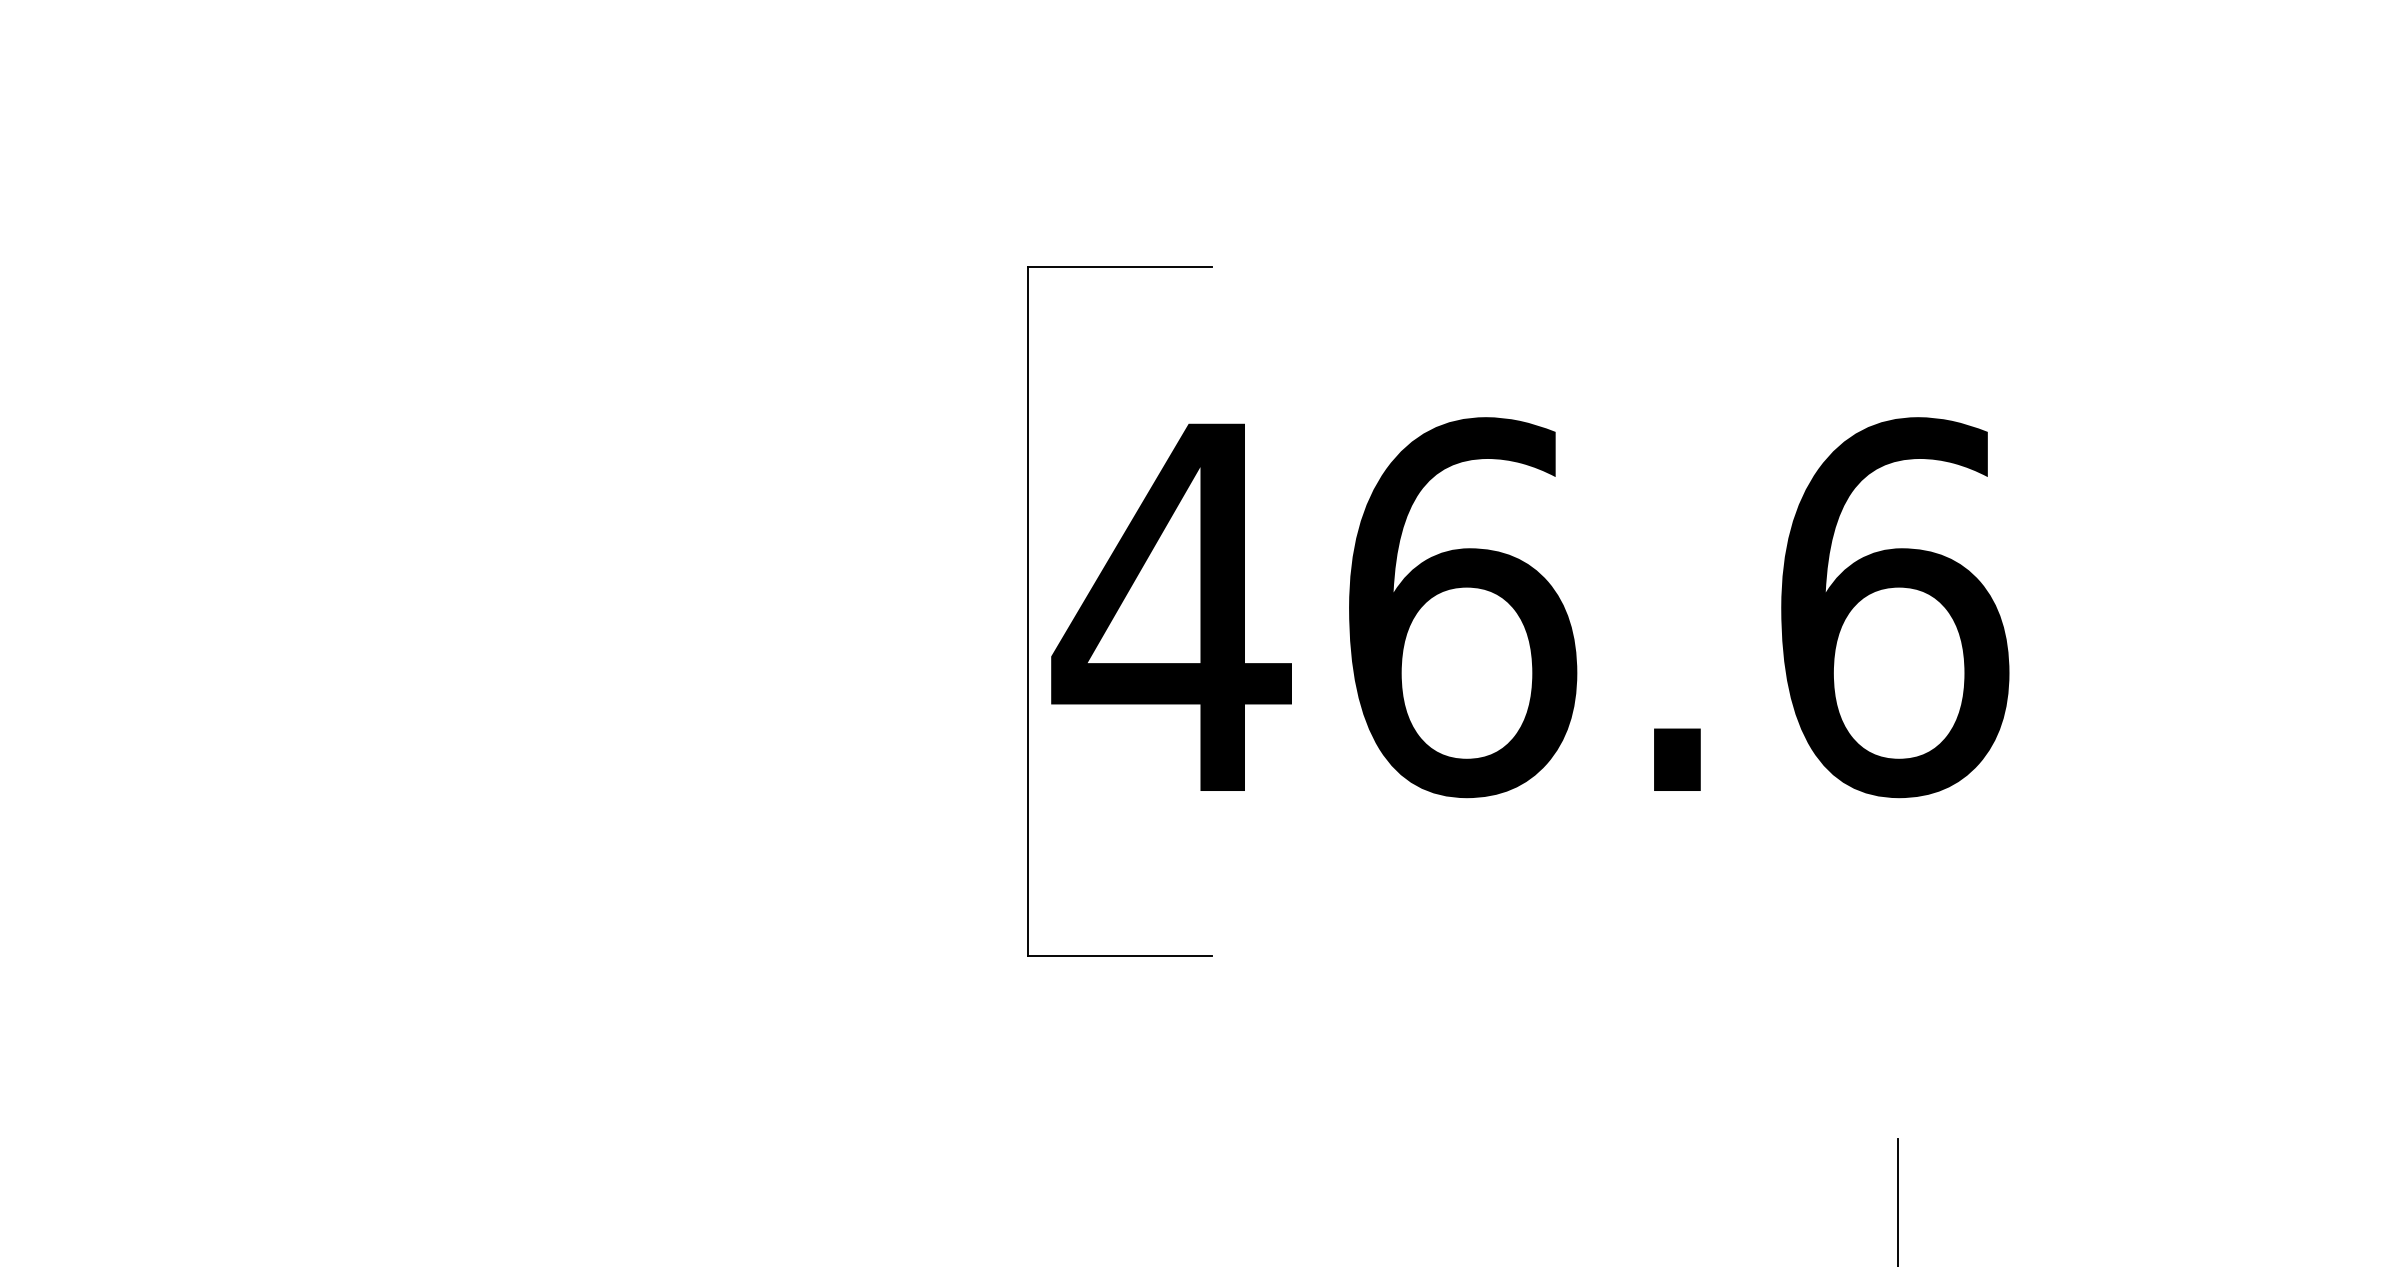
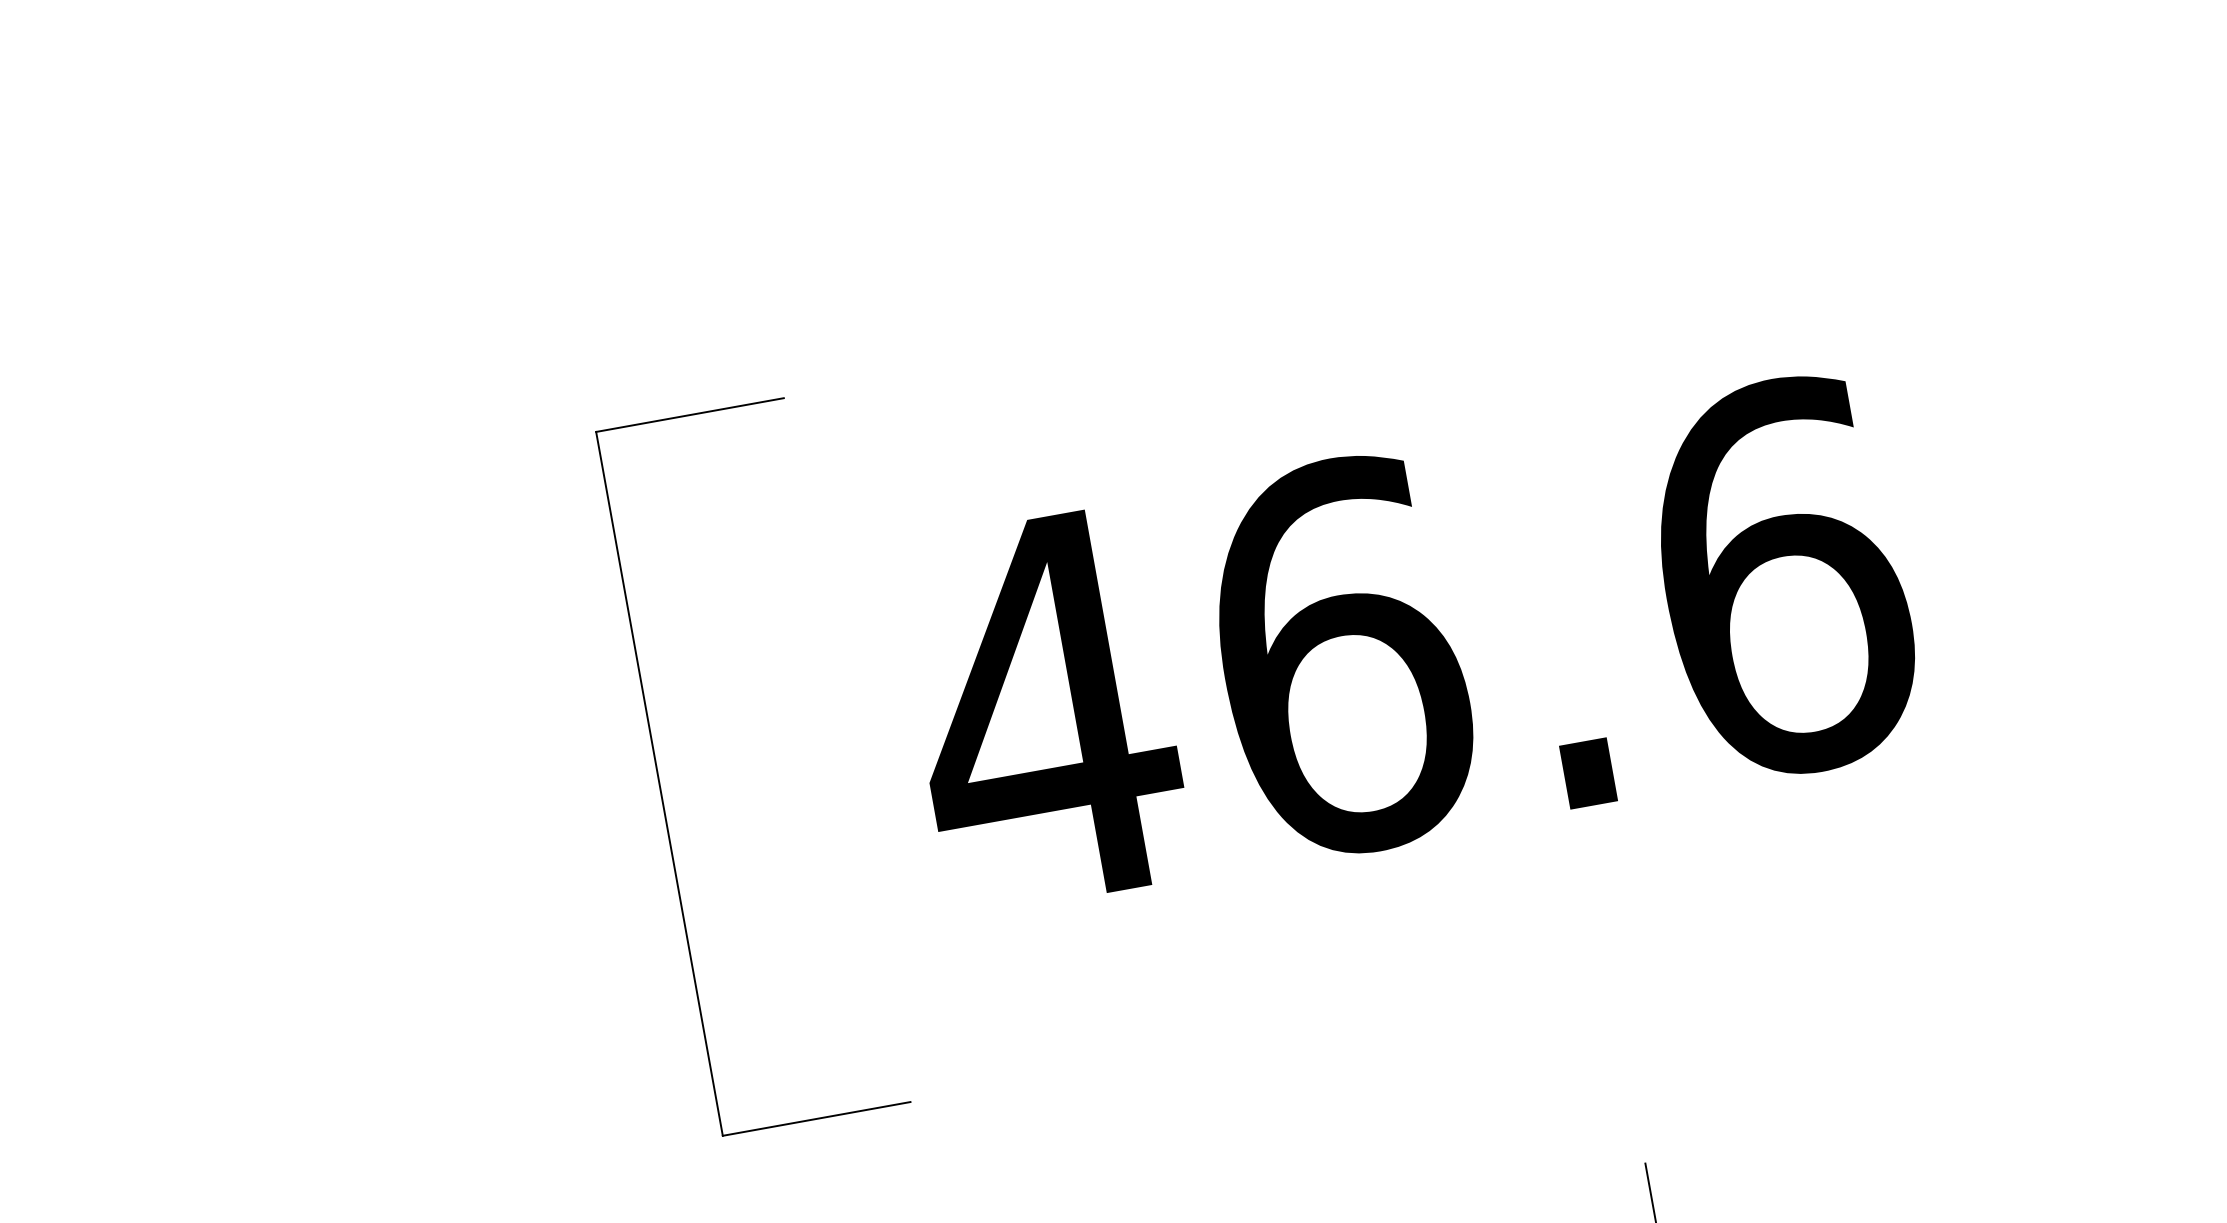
text: (1530, 607) -> (1410, 644), moved

